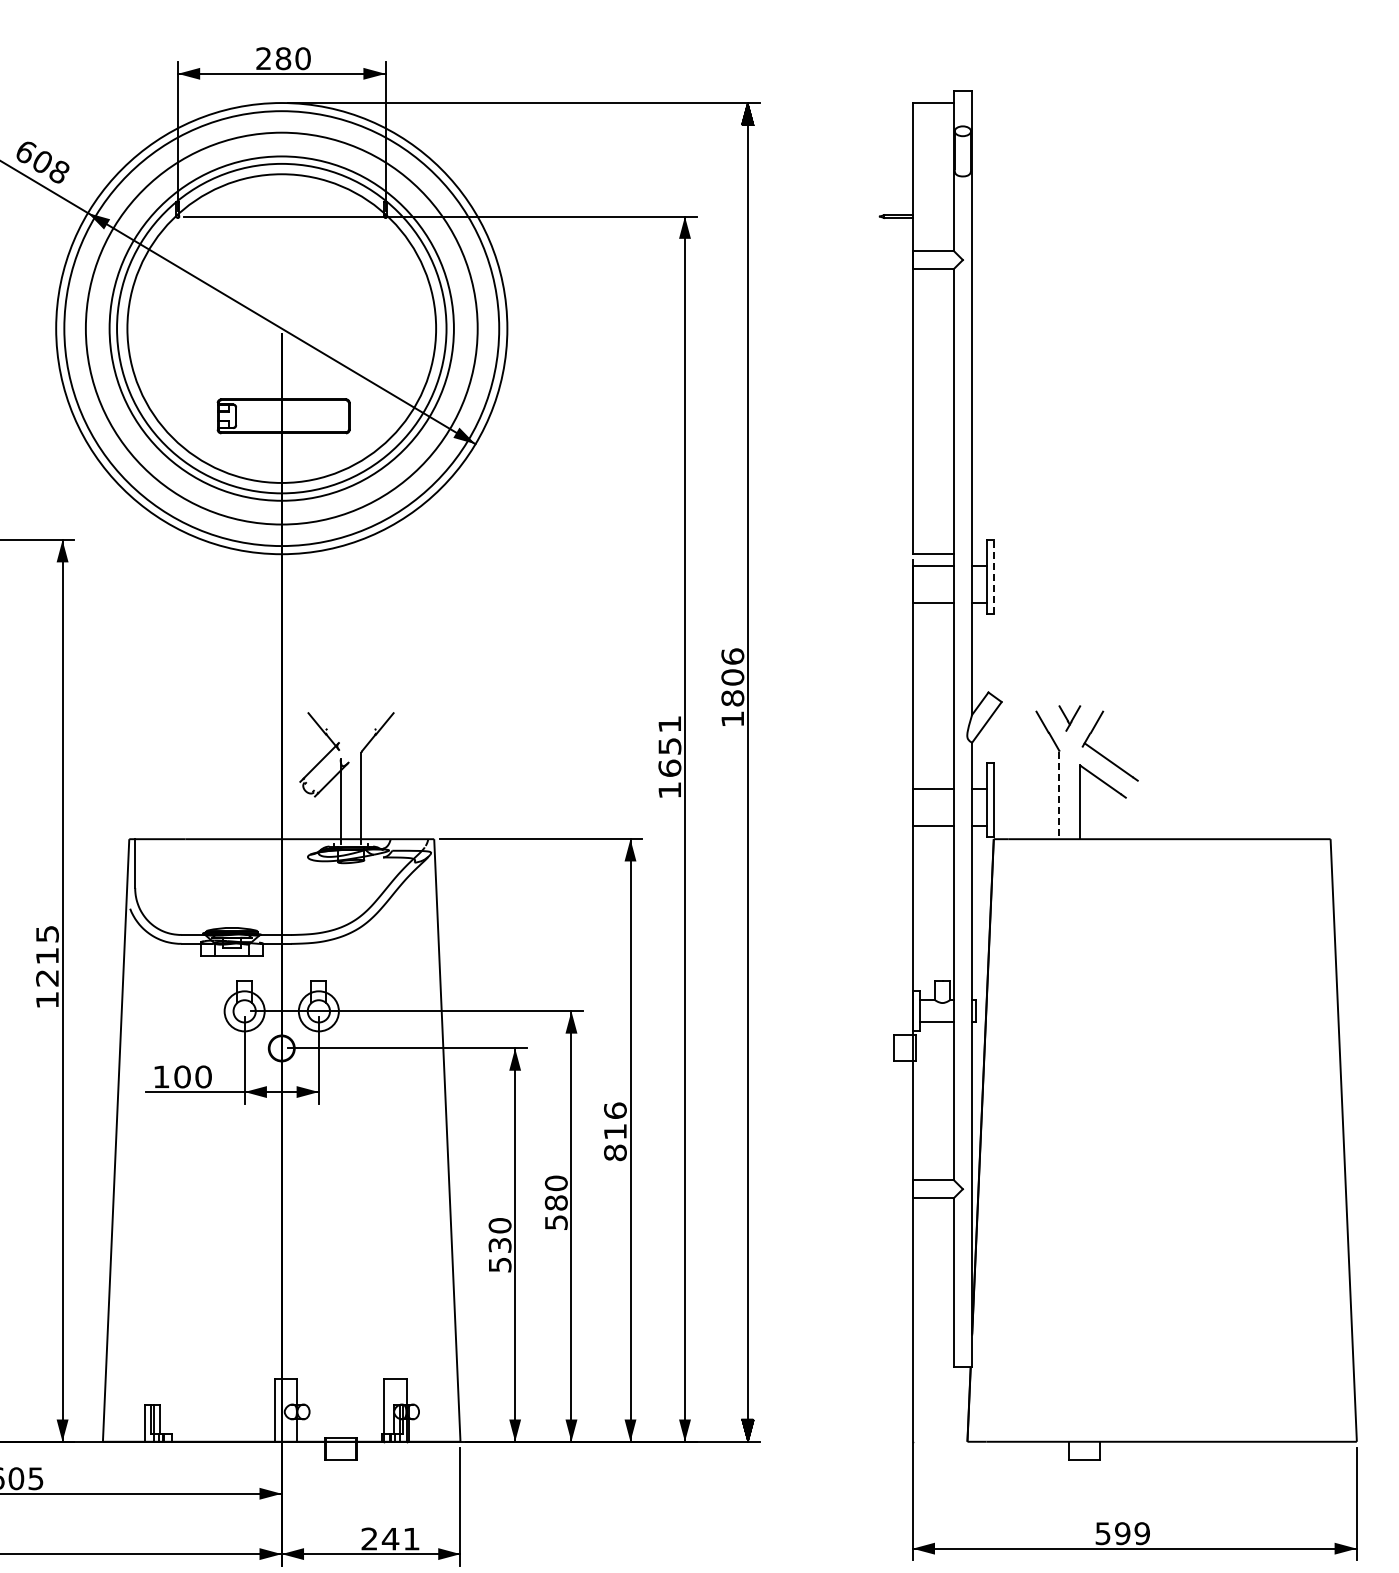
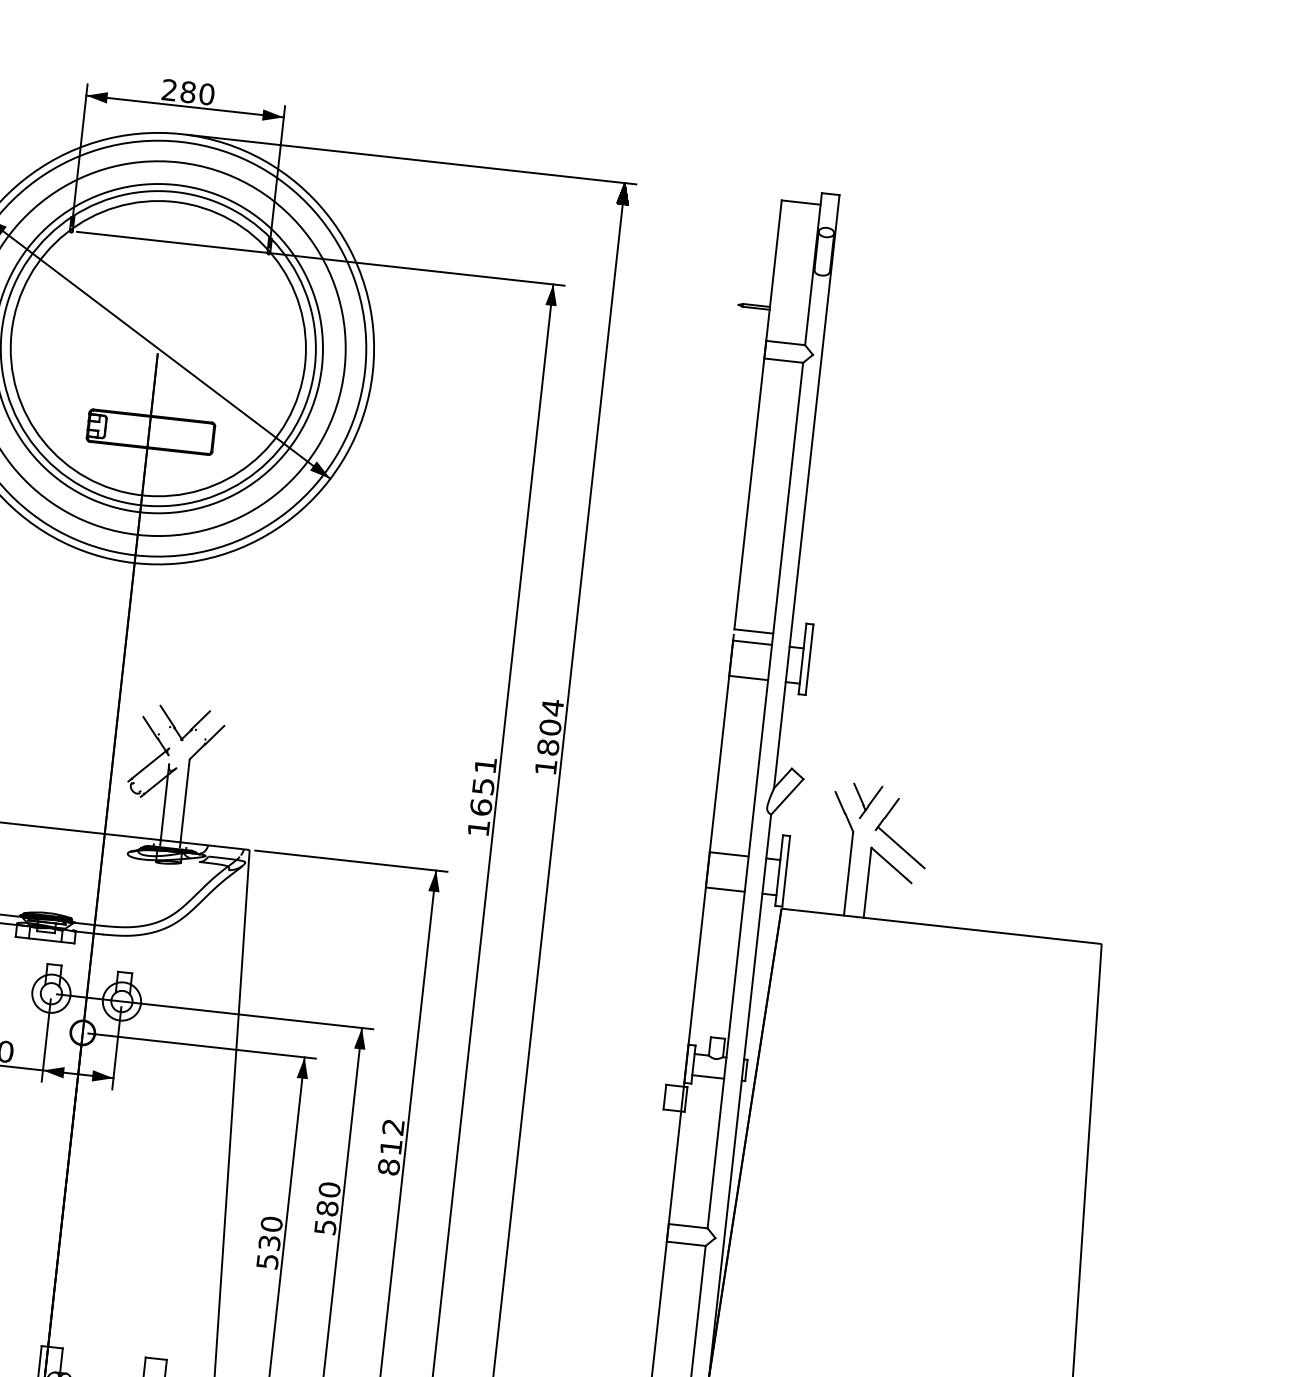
line: (994, 576) -> (809, 659), dashed -> solid
text: (732, 656) -> (552, 707), 1806 -> 1804
part: (1069, 718) -> (866, 801), size x1.43
part: (358, 720) -> (190, 729), added
line: (1059, 795) -> (848, 874), dashed -> solid
text: (615, 1110) -> (393, 1126), 816 -> 812

